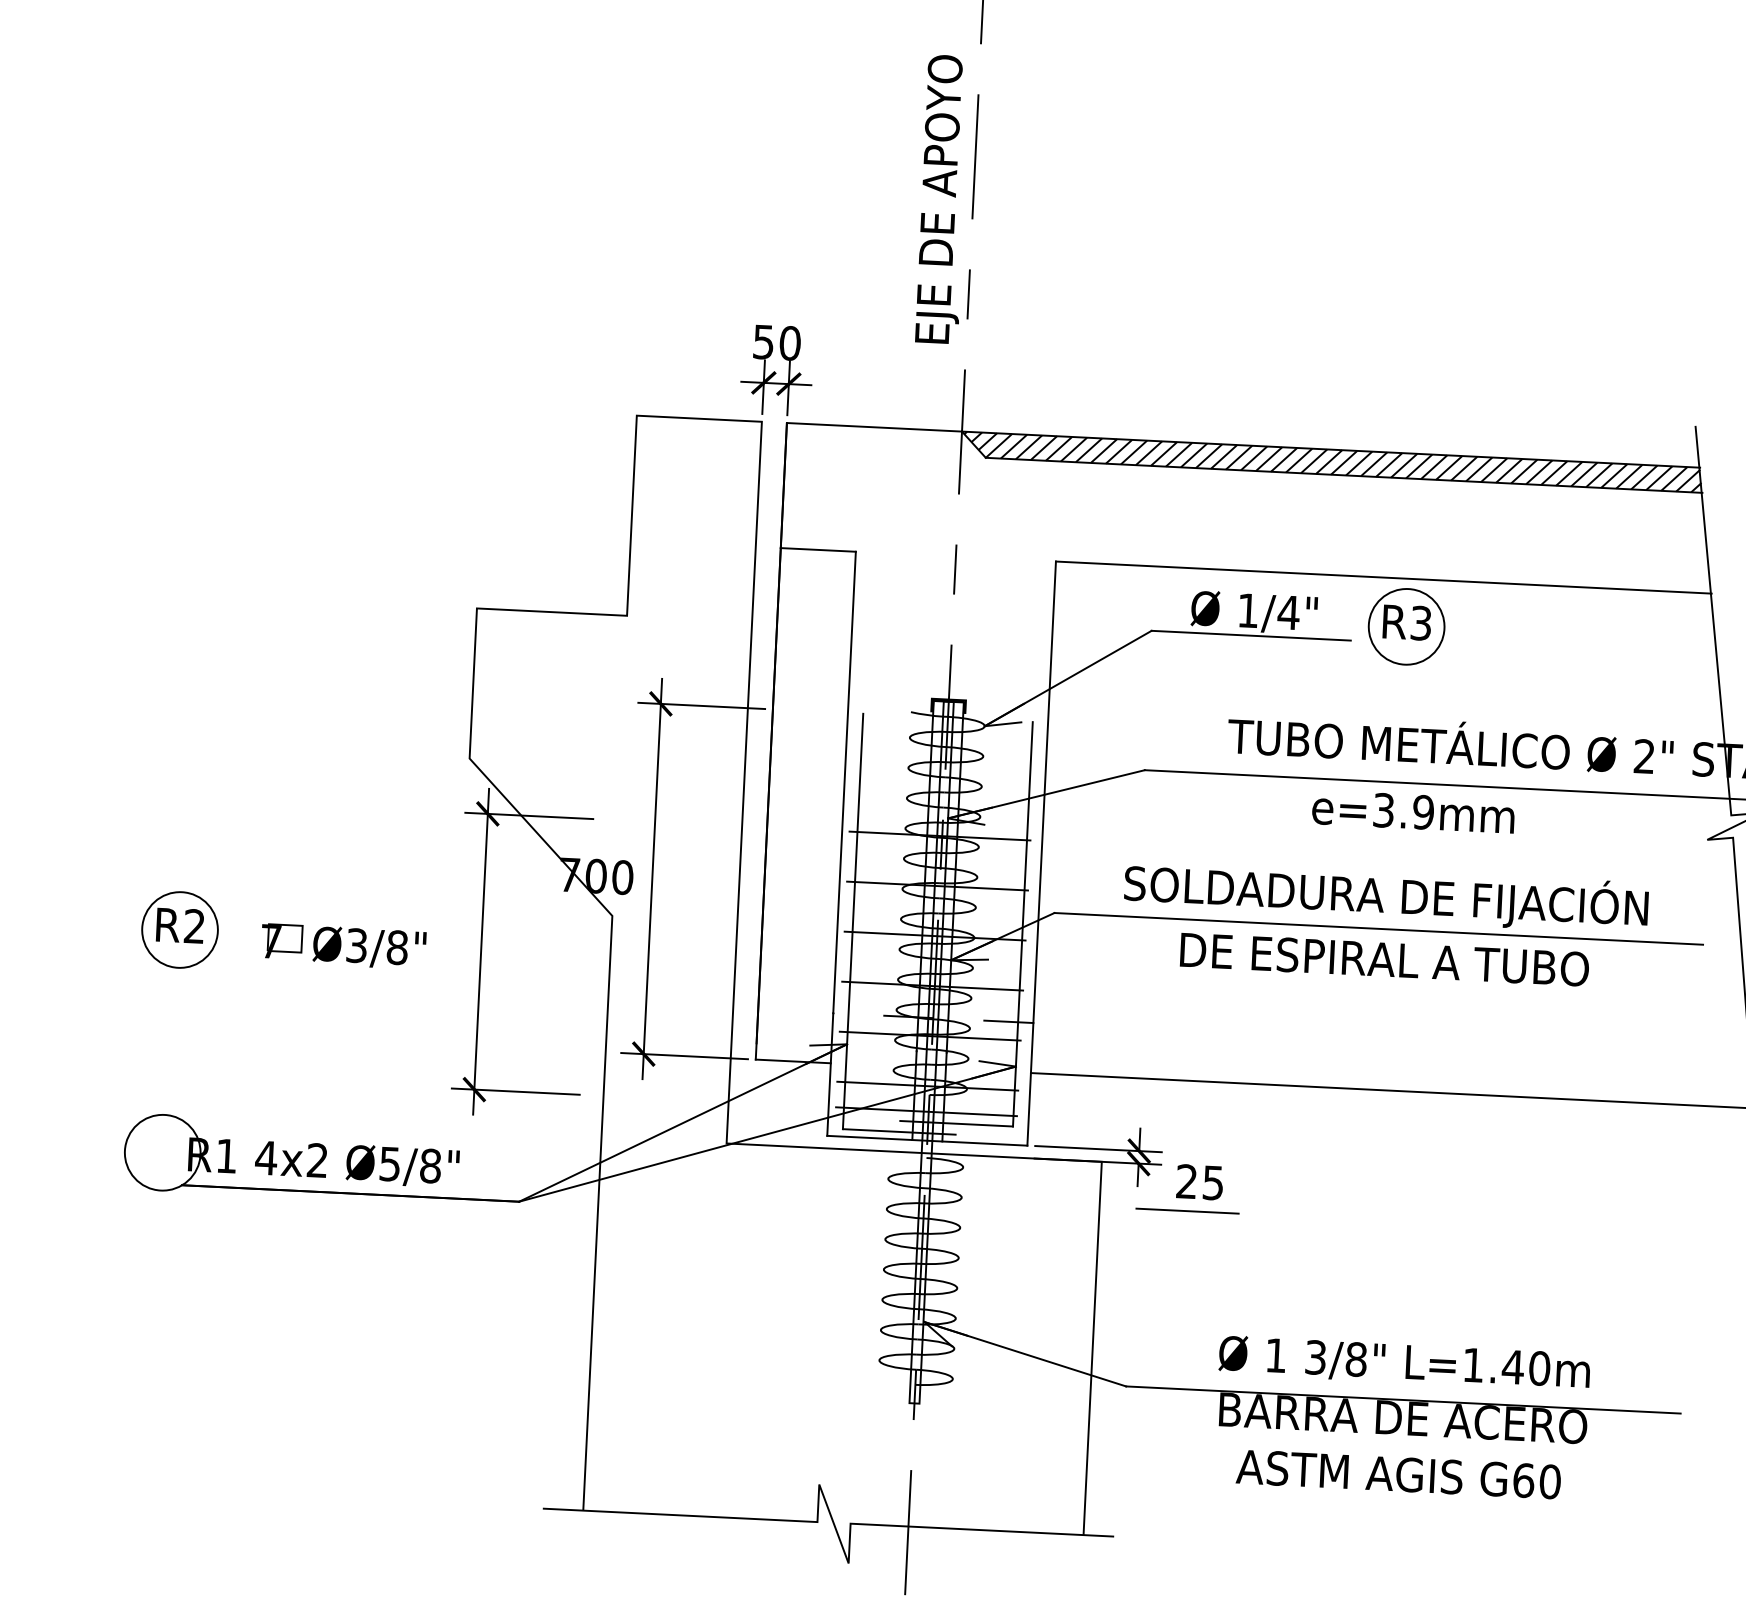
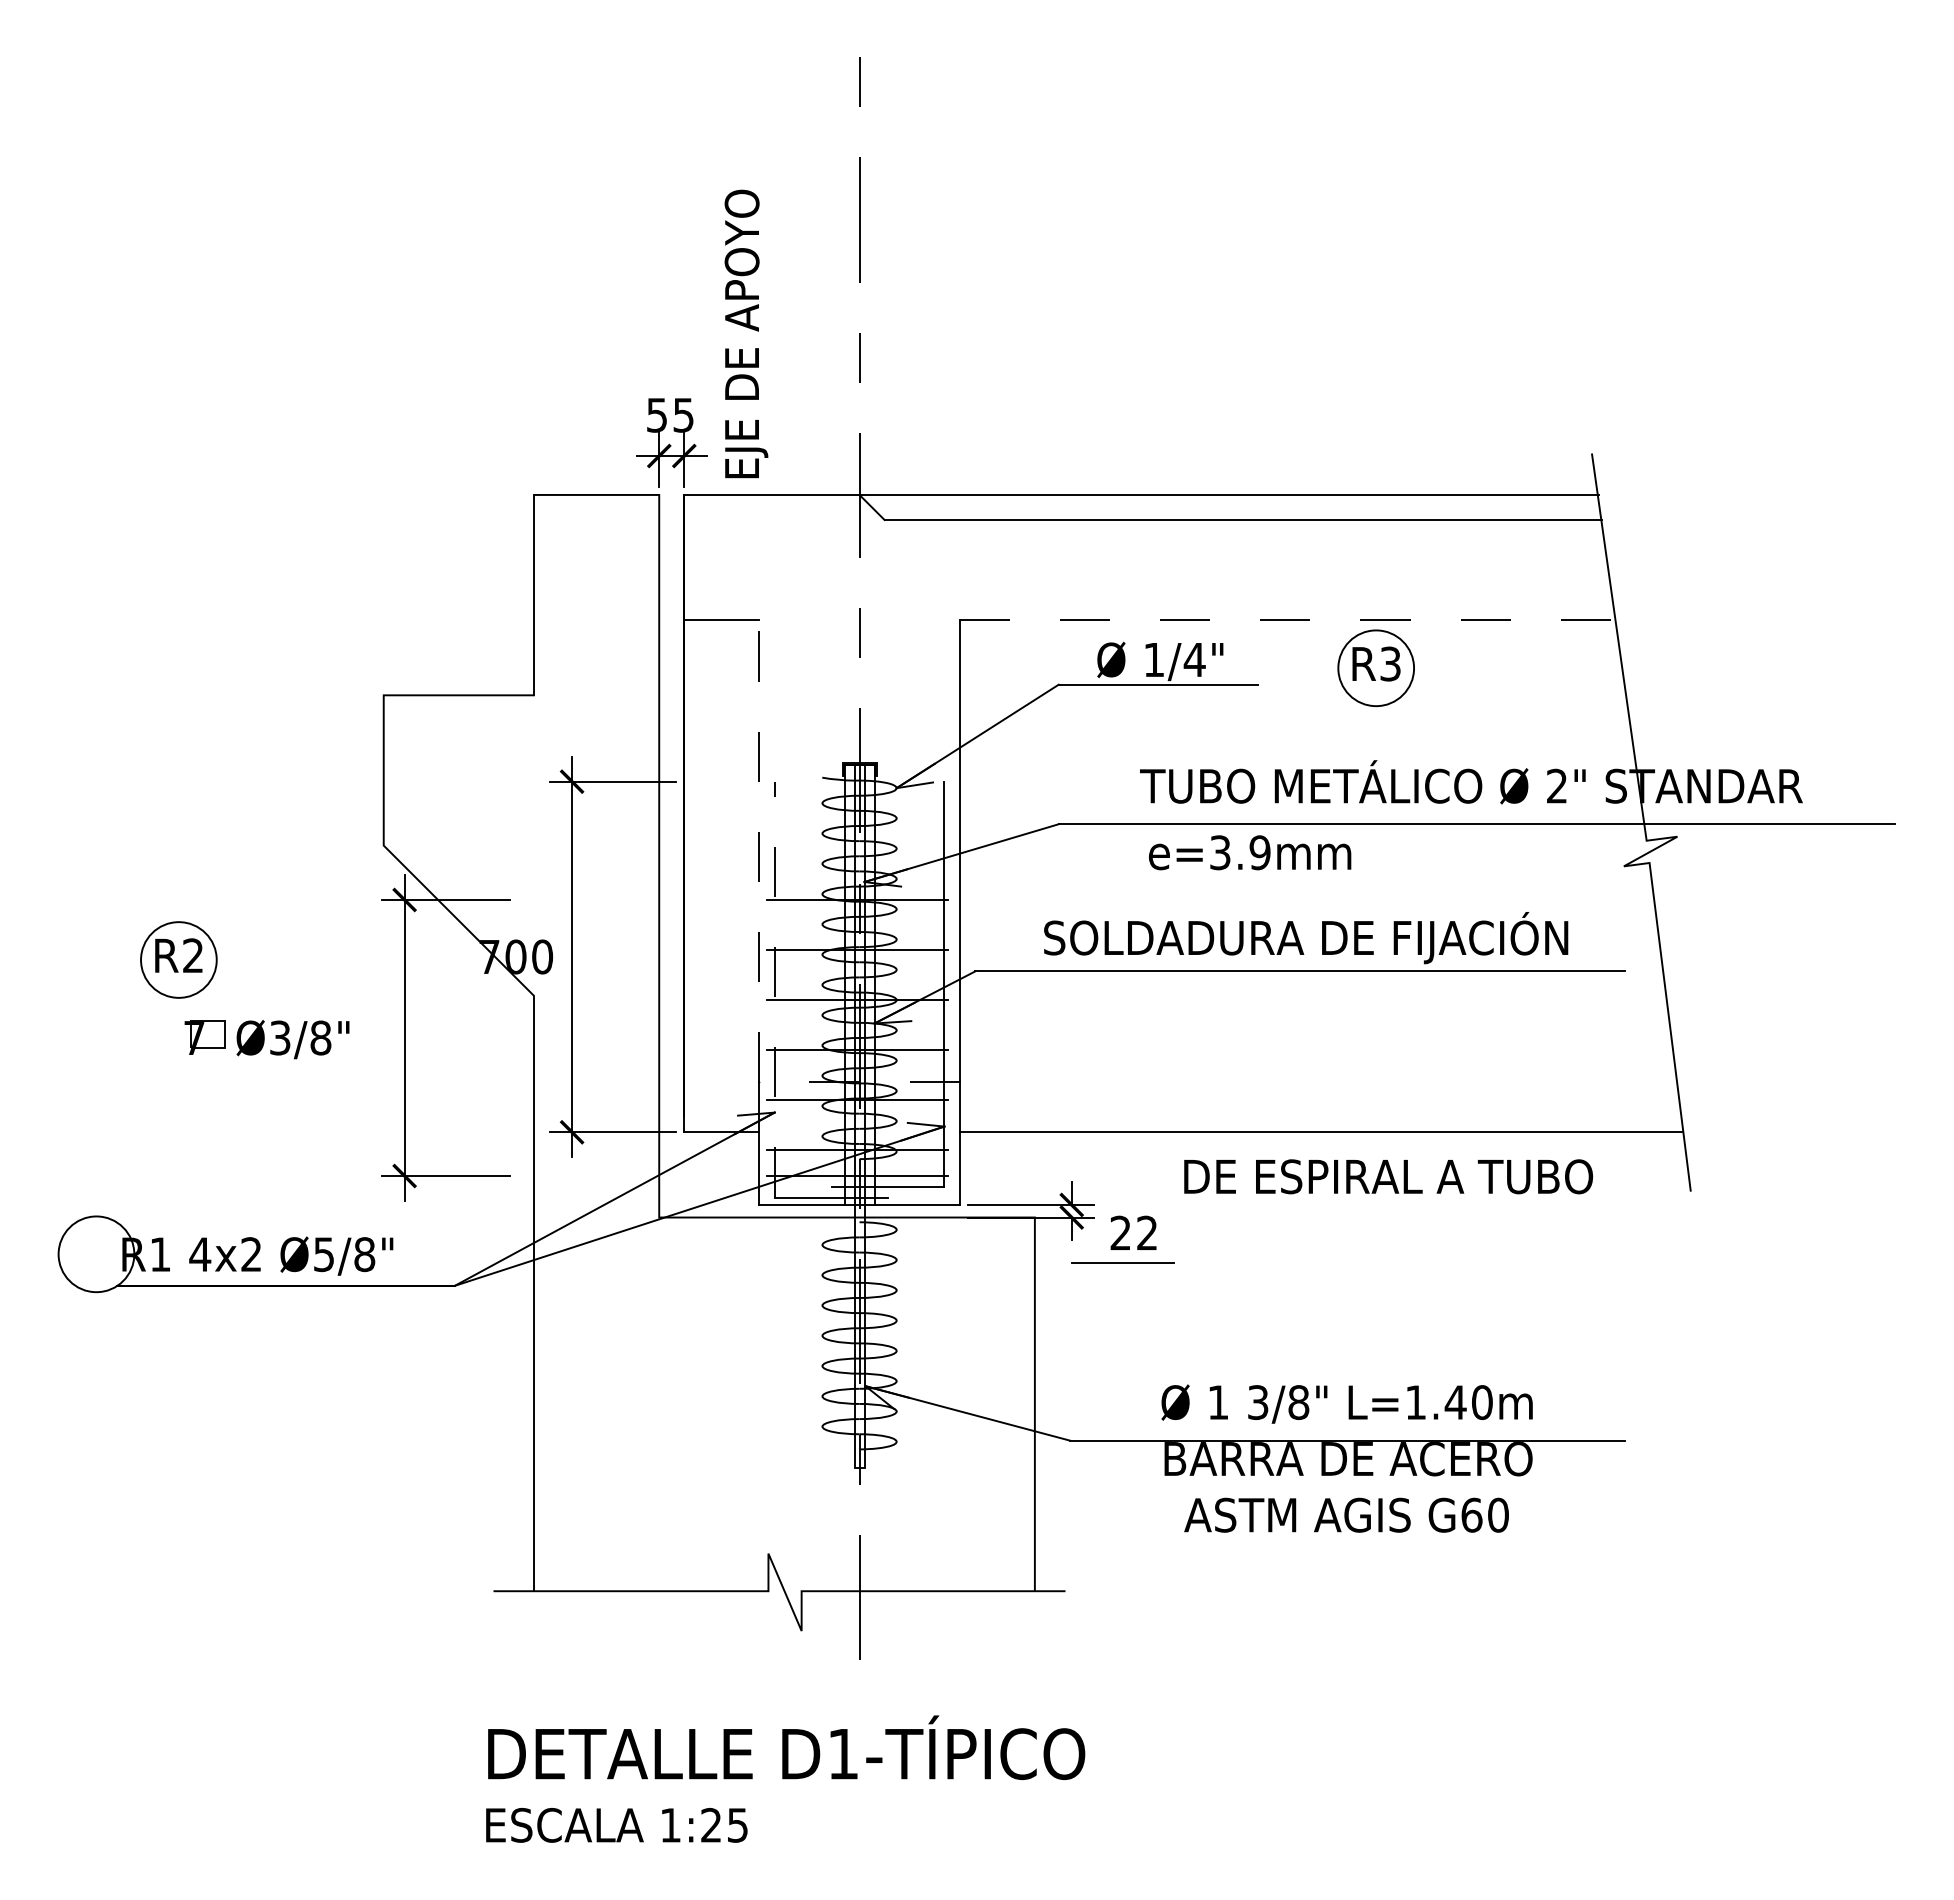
text: (943, 198) -> (746, 333), moved
text: (790, 342) -> (683, 414), 50 -> 55
hatch: (1332, 462) -> (1231, 507), removed
line: (1384, 577) -> (1288, 620), solid -> dashed
part: (1405, 626) -> (1375, 667), moved
line: (844, 781) -> (759, 850), solid -> dashed
text: (1413, 811) -> (1250, 852), moved
line: (852, 921) -> (774, 989), solid -> dashed
part: (179, 929) -> (178, 959), moved
text: (1384, 959) -> (1388, 1176), moved
text: (1212, 1182) -> (1146, 1232), 25 -> 22

